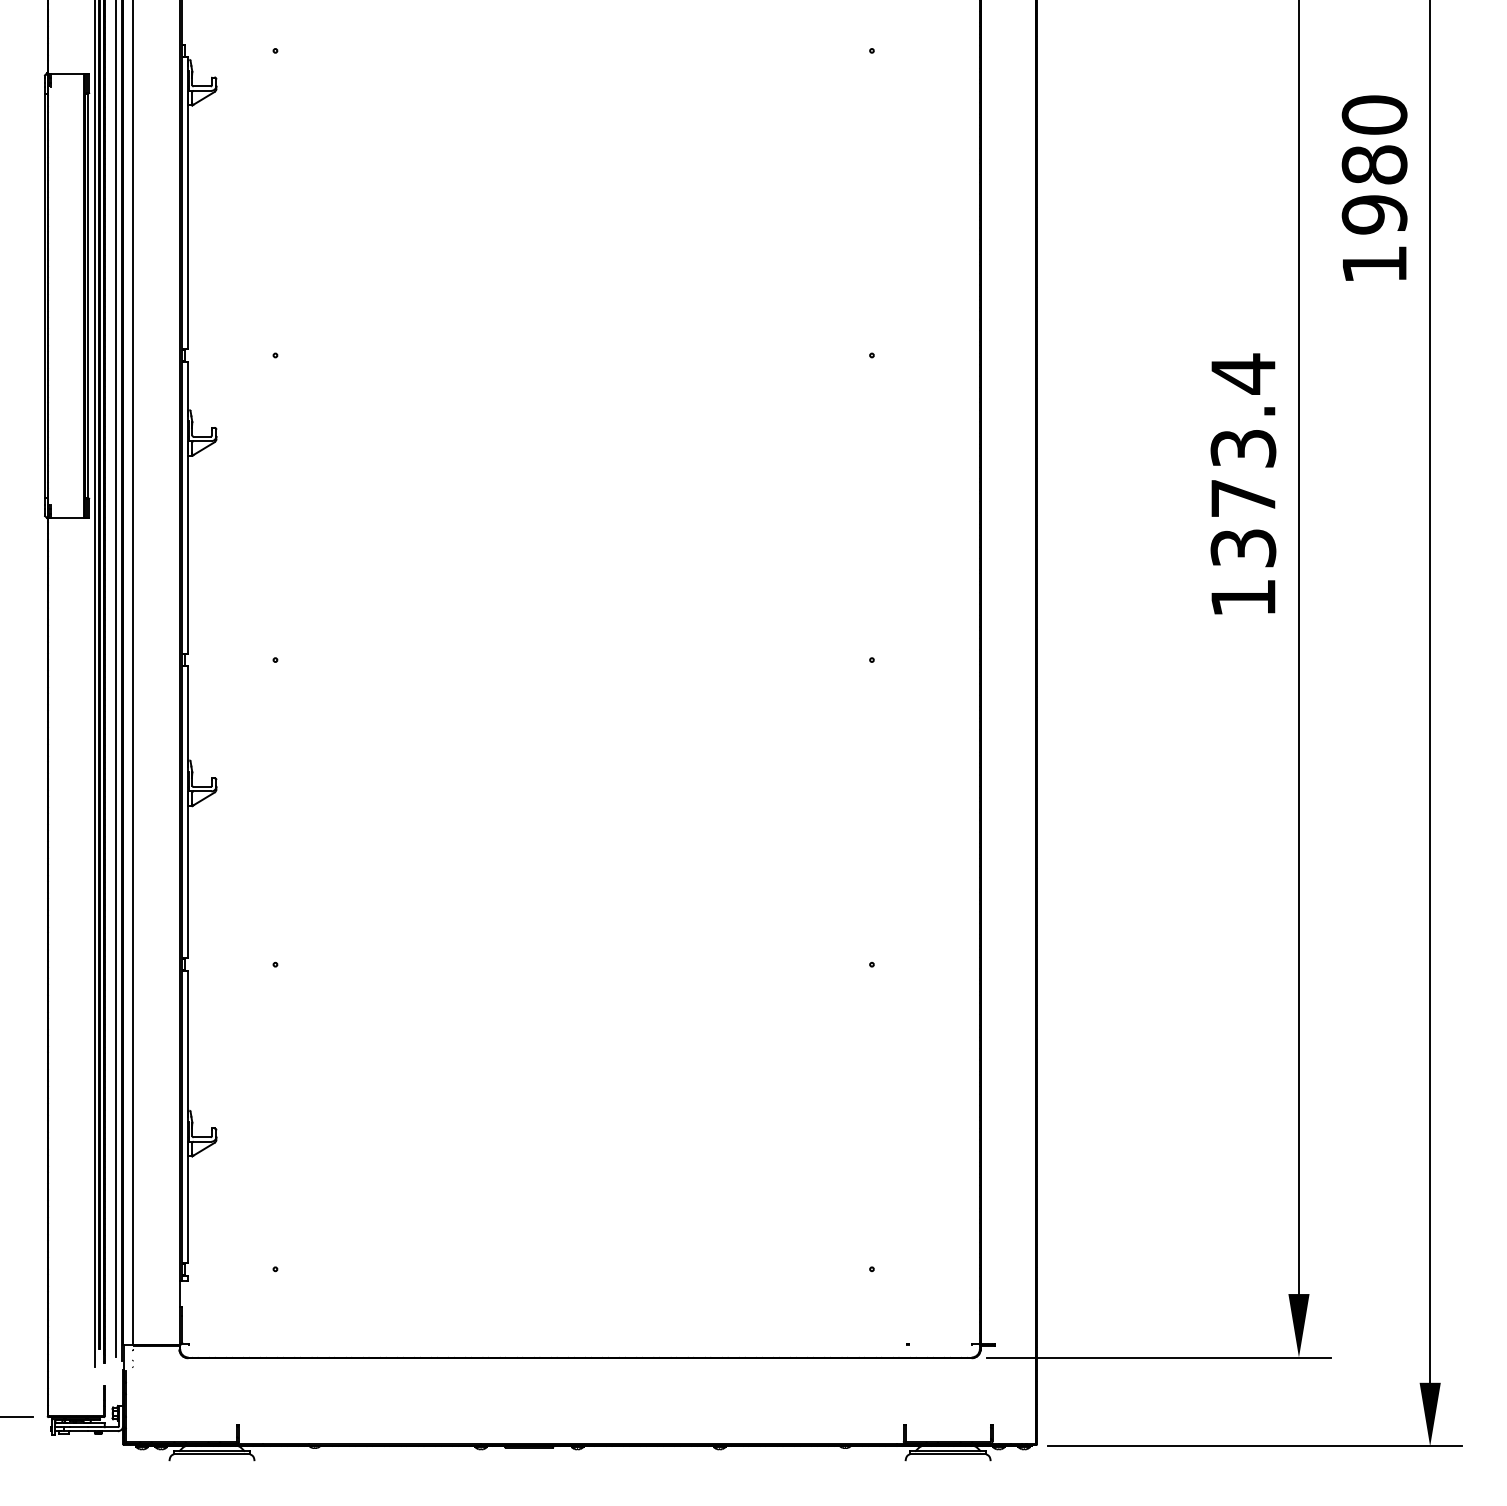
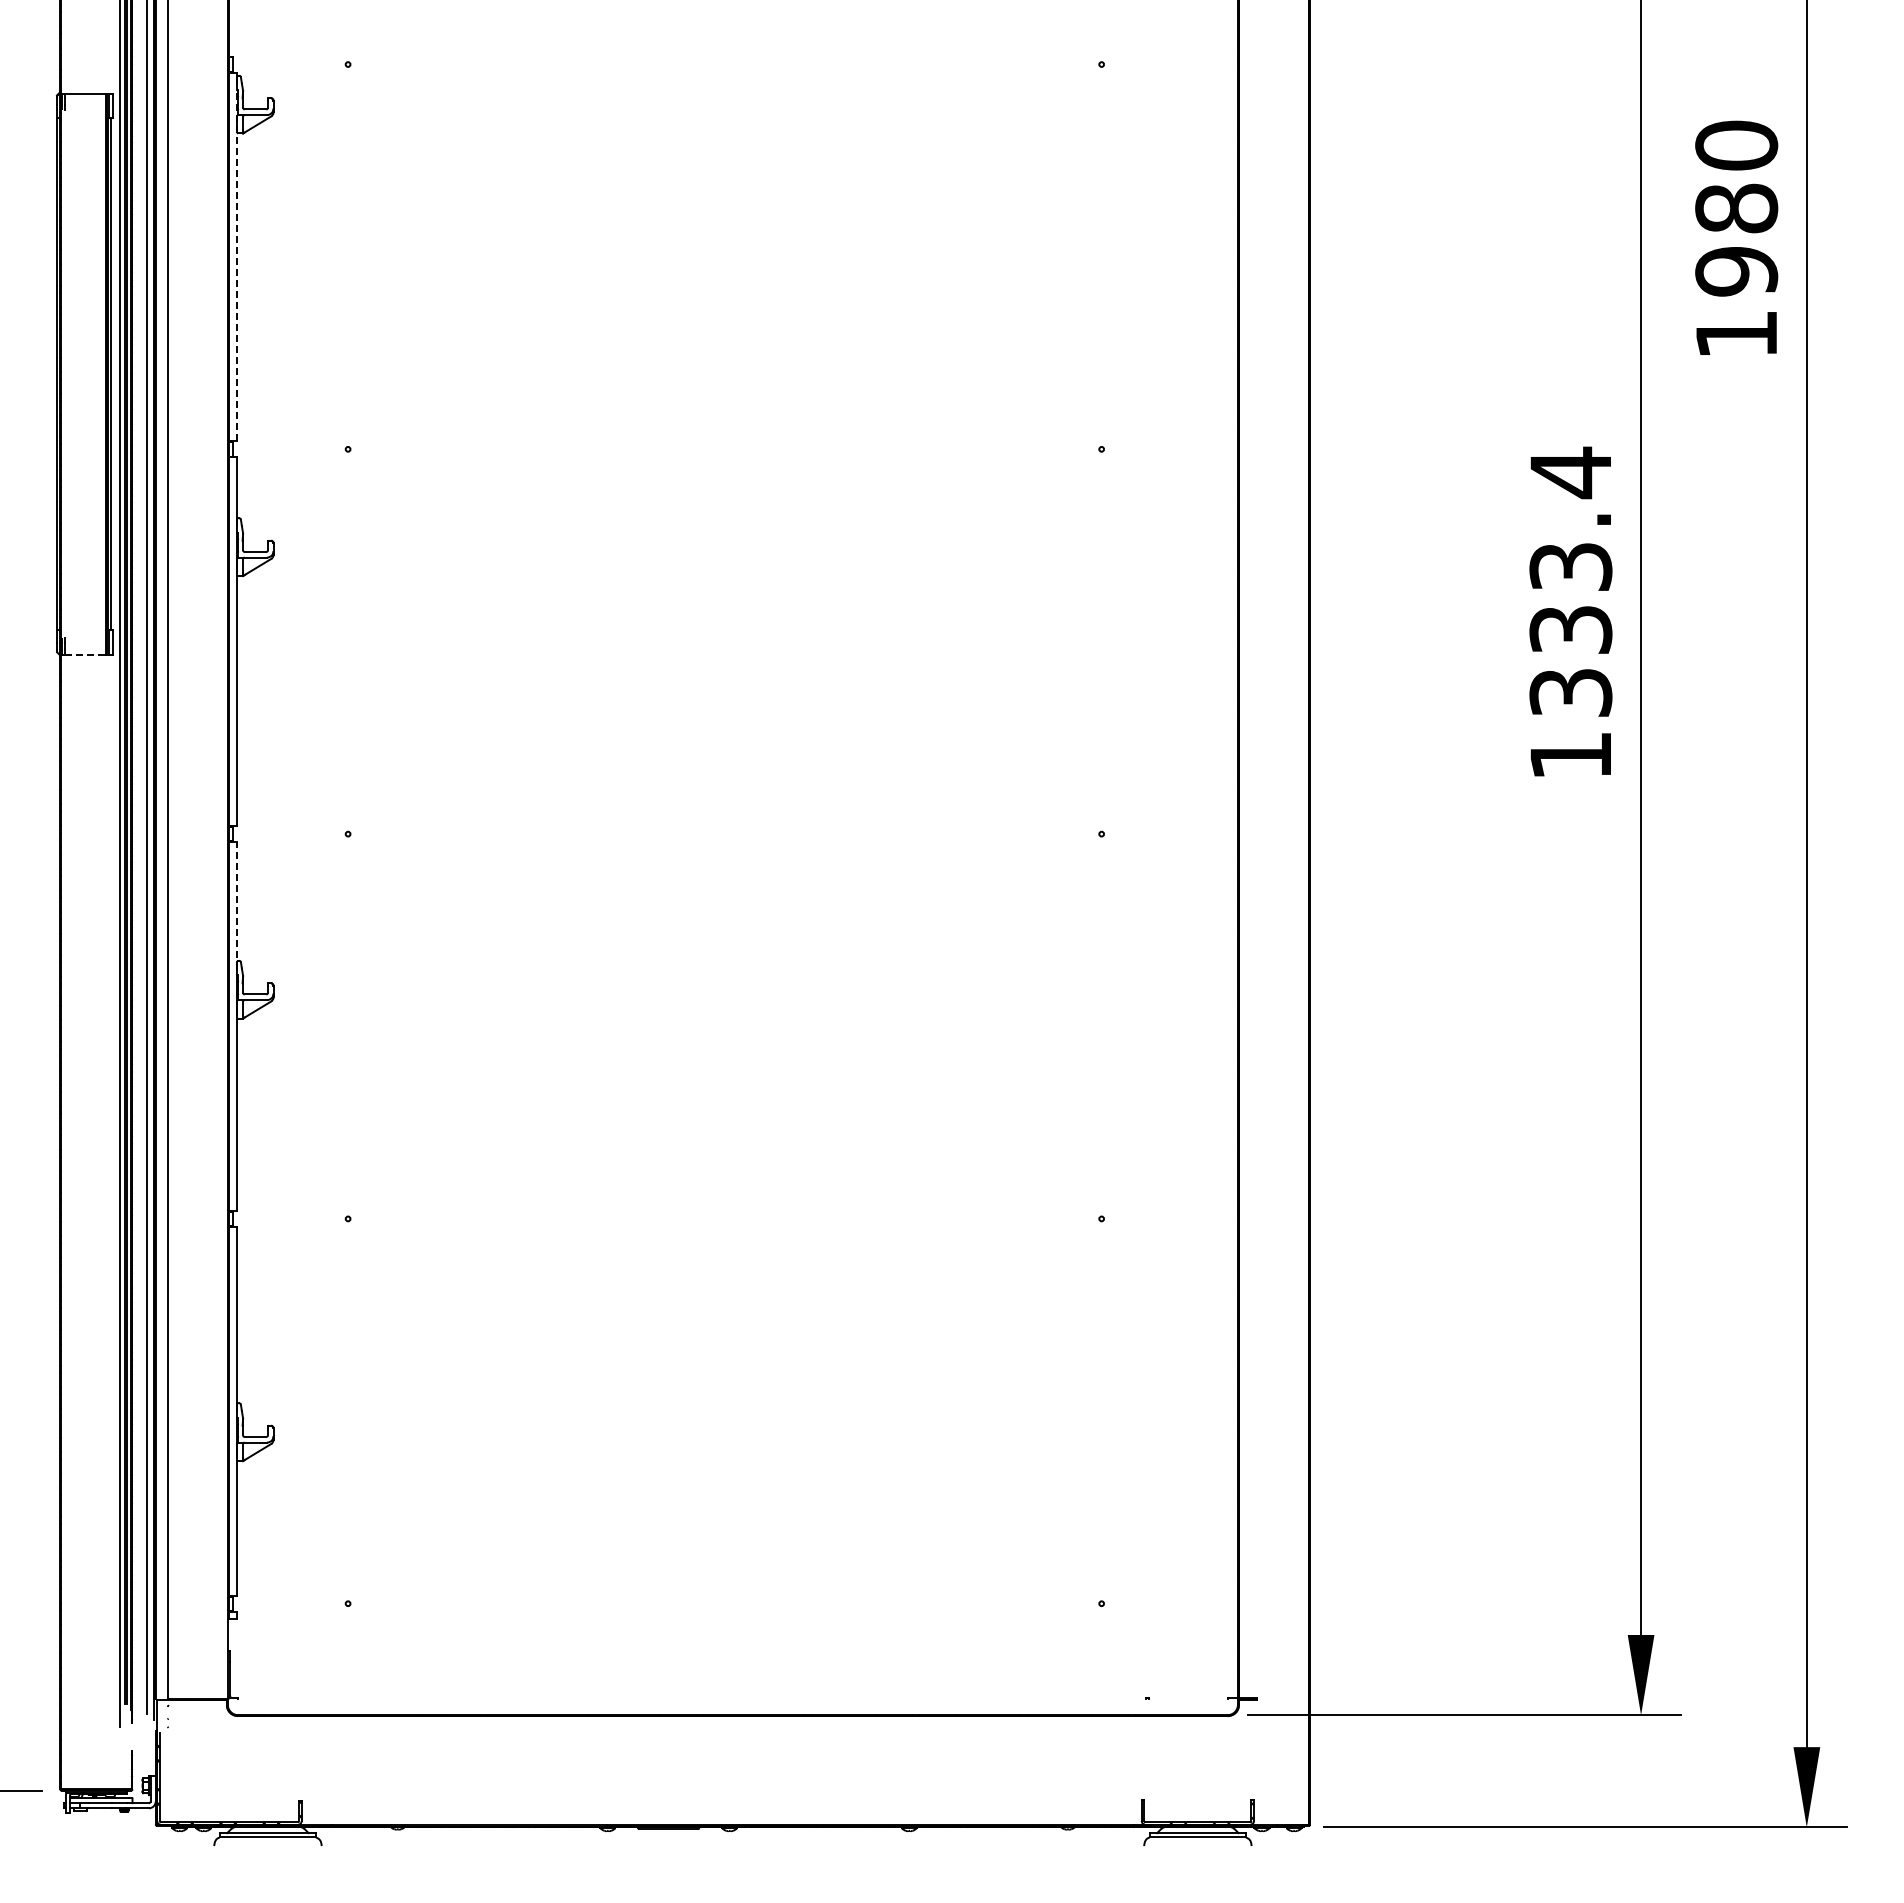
line: (187, 209) -> (237, 265), solid -> dashed
text: (1243, 498) -> (1570, 629), 1373.4 -> 1333.4
line: (67, 517) -> (85, 654), solid -> dashed
line: (187, 715) -> (237, 904), solid -> dashed

